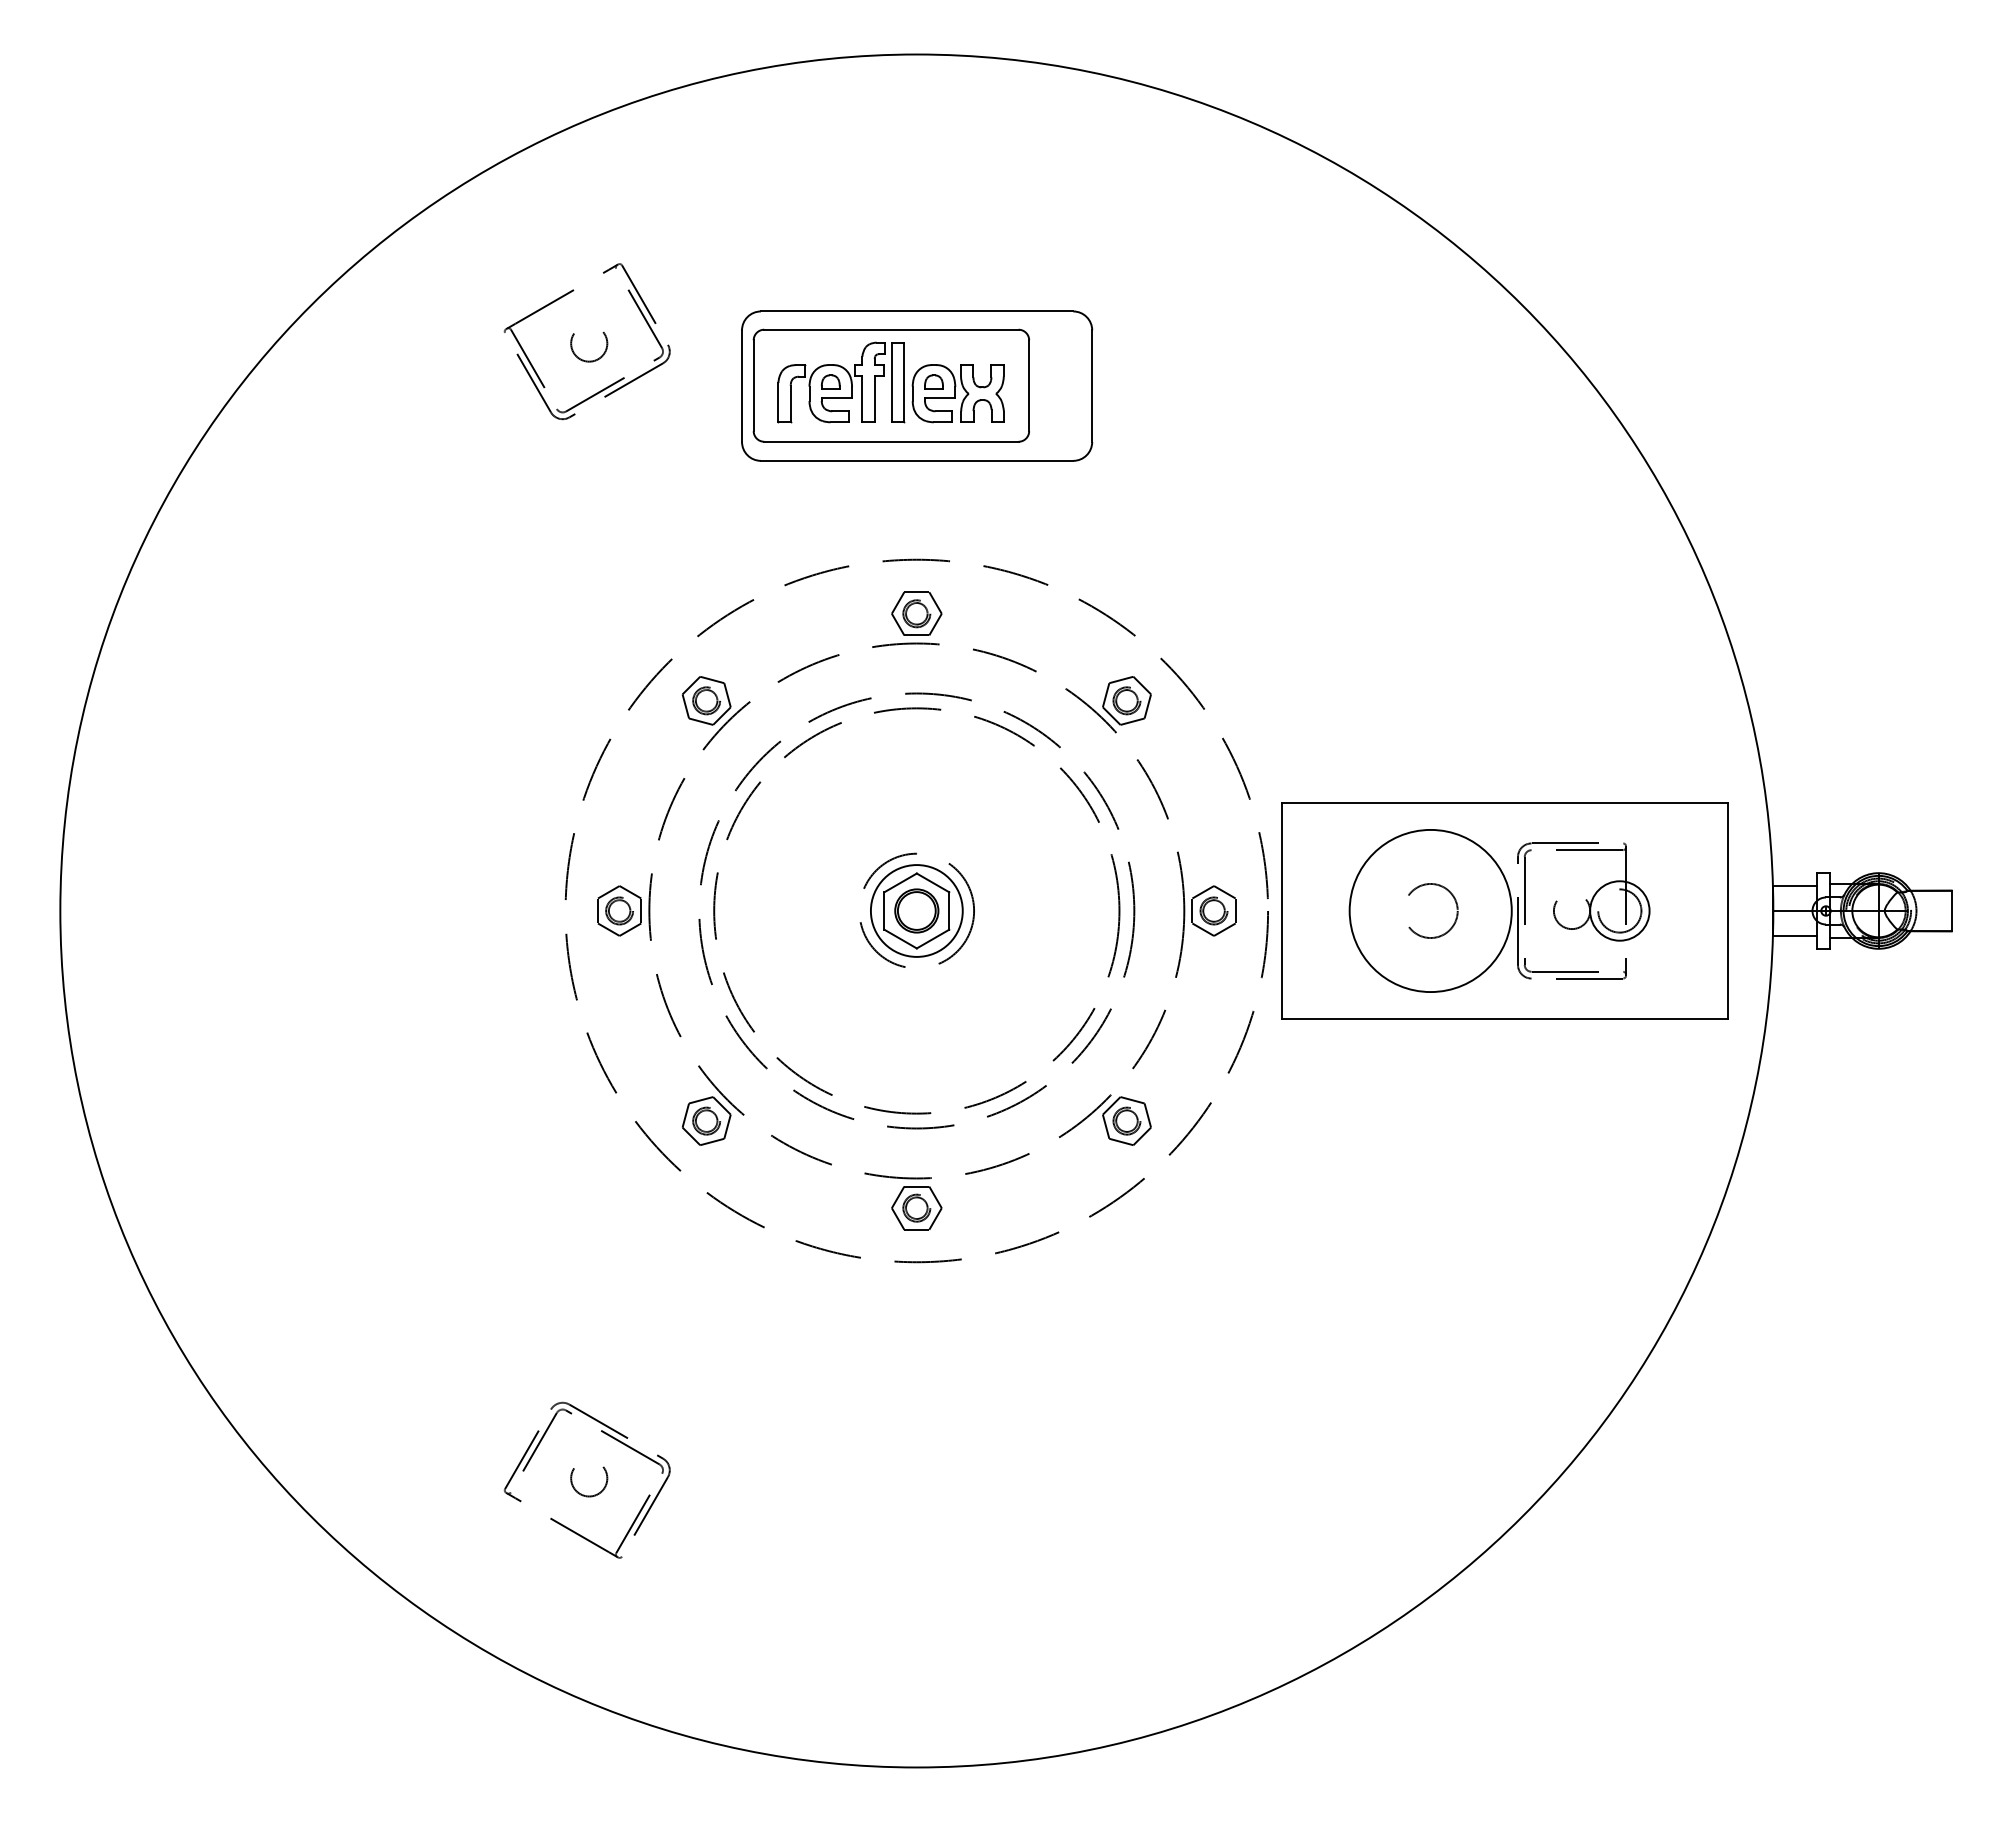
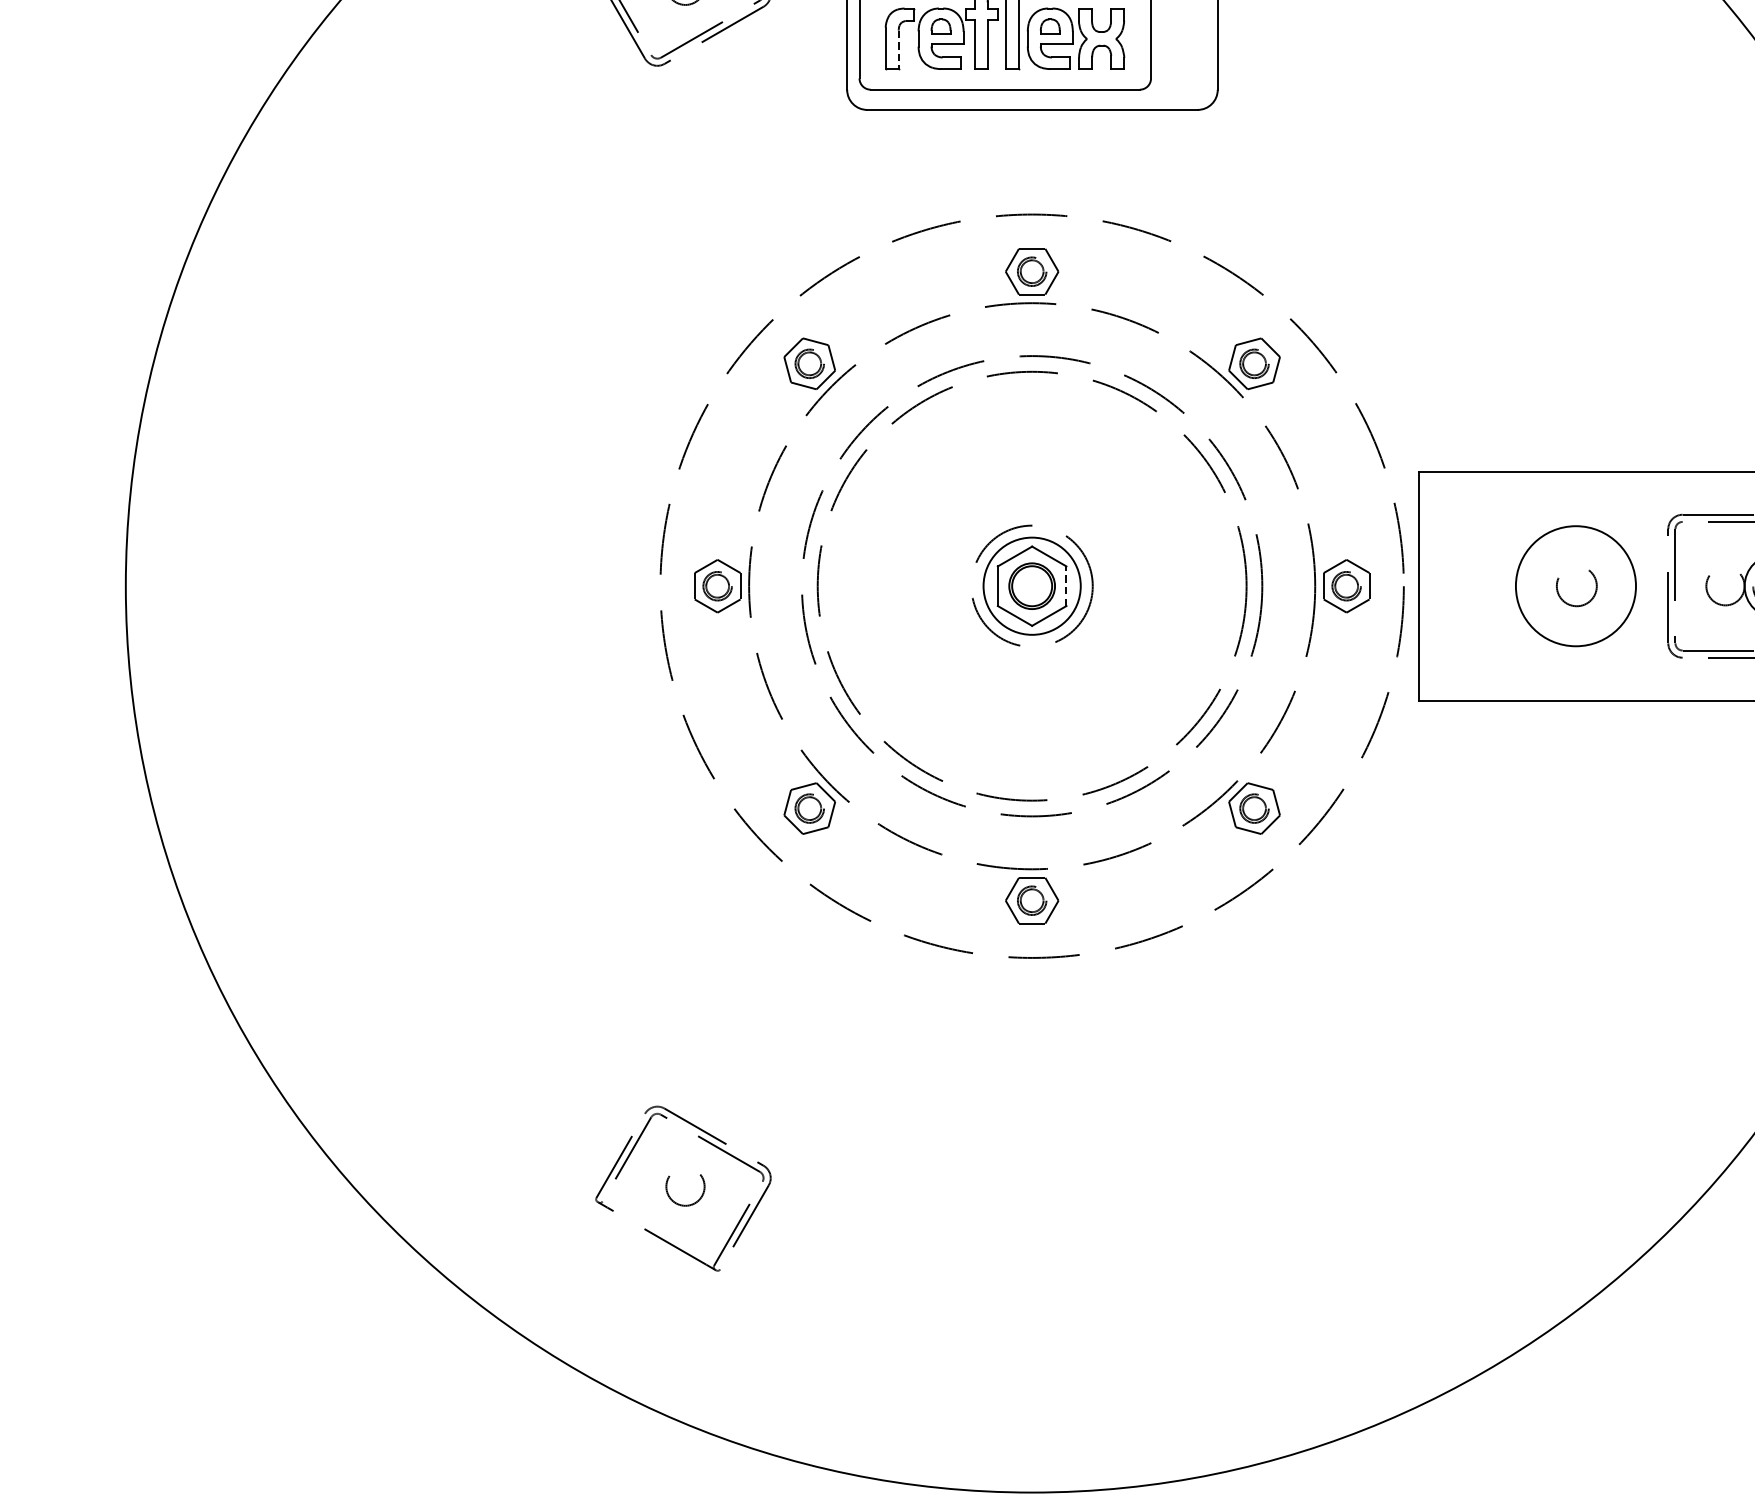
line: (790, 404) -> (898, 50), solid -> dashed
circle: (1430, 910) -> (1575, 585), size x0.7
circle: (1433, 910) -> (1578, 585), size x0.7
line: (949, 911) -> (1066, 586), solid -> dashed

